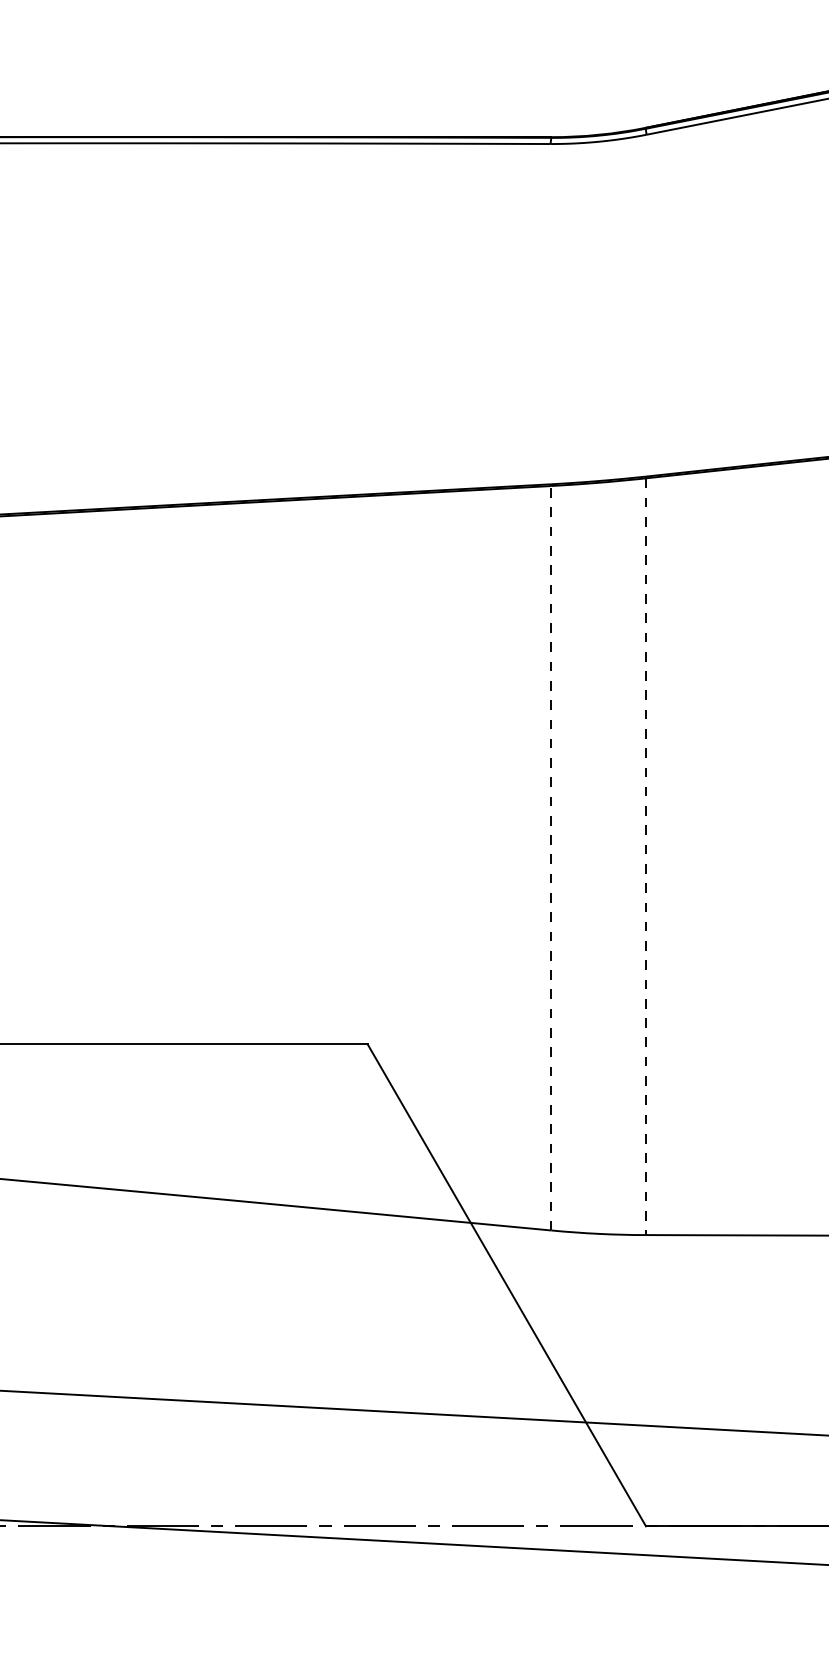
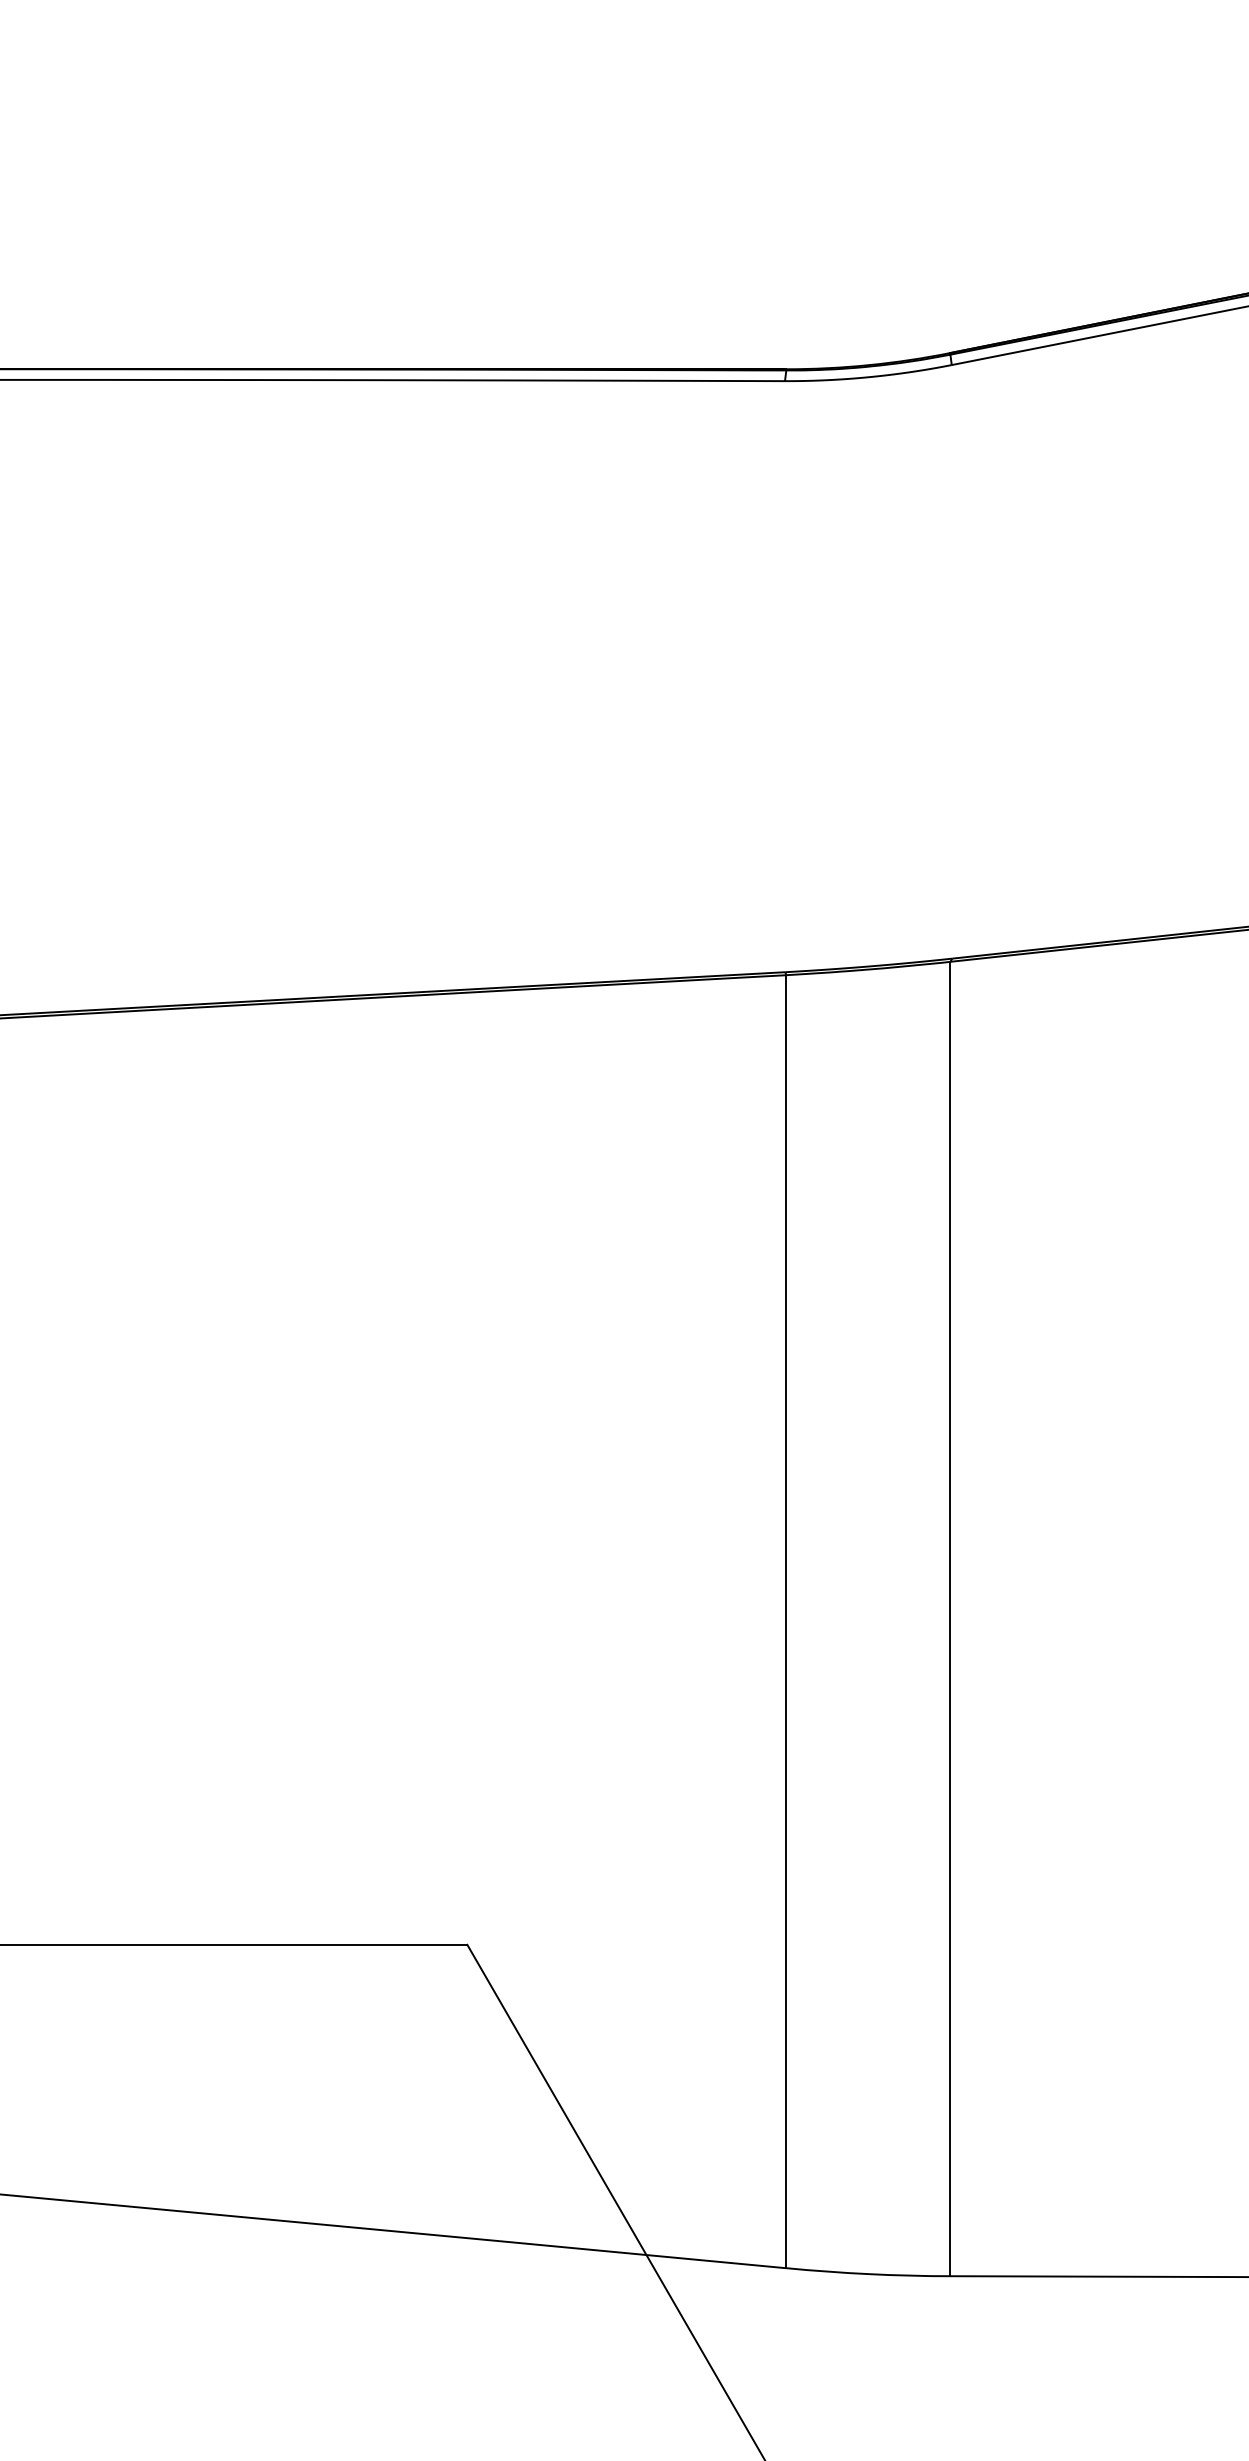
line: (551, 857) -> (786, 1620), dashed -> solid
line: (645, 857) -> (949, 1620), dashed -> solid

